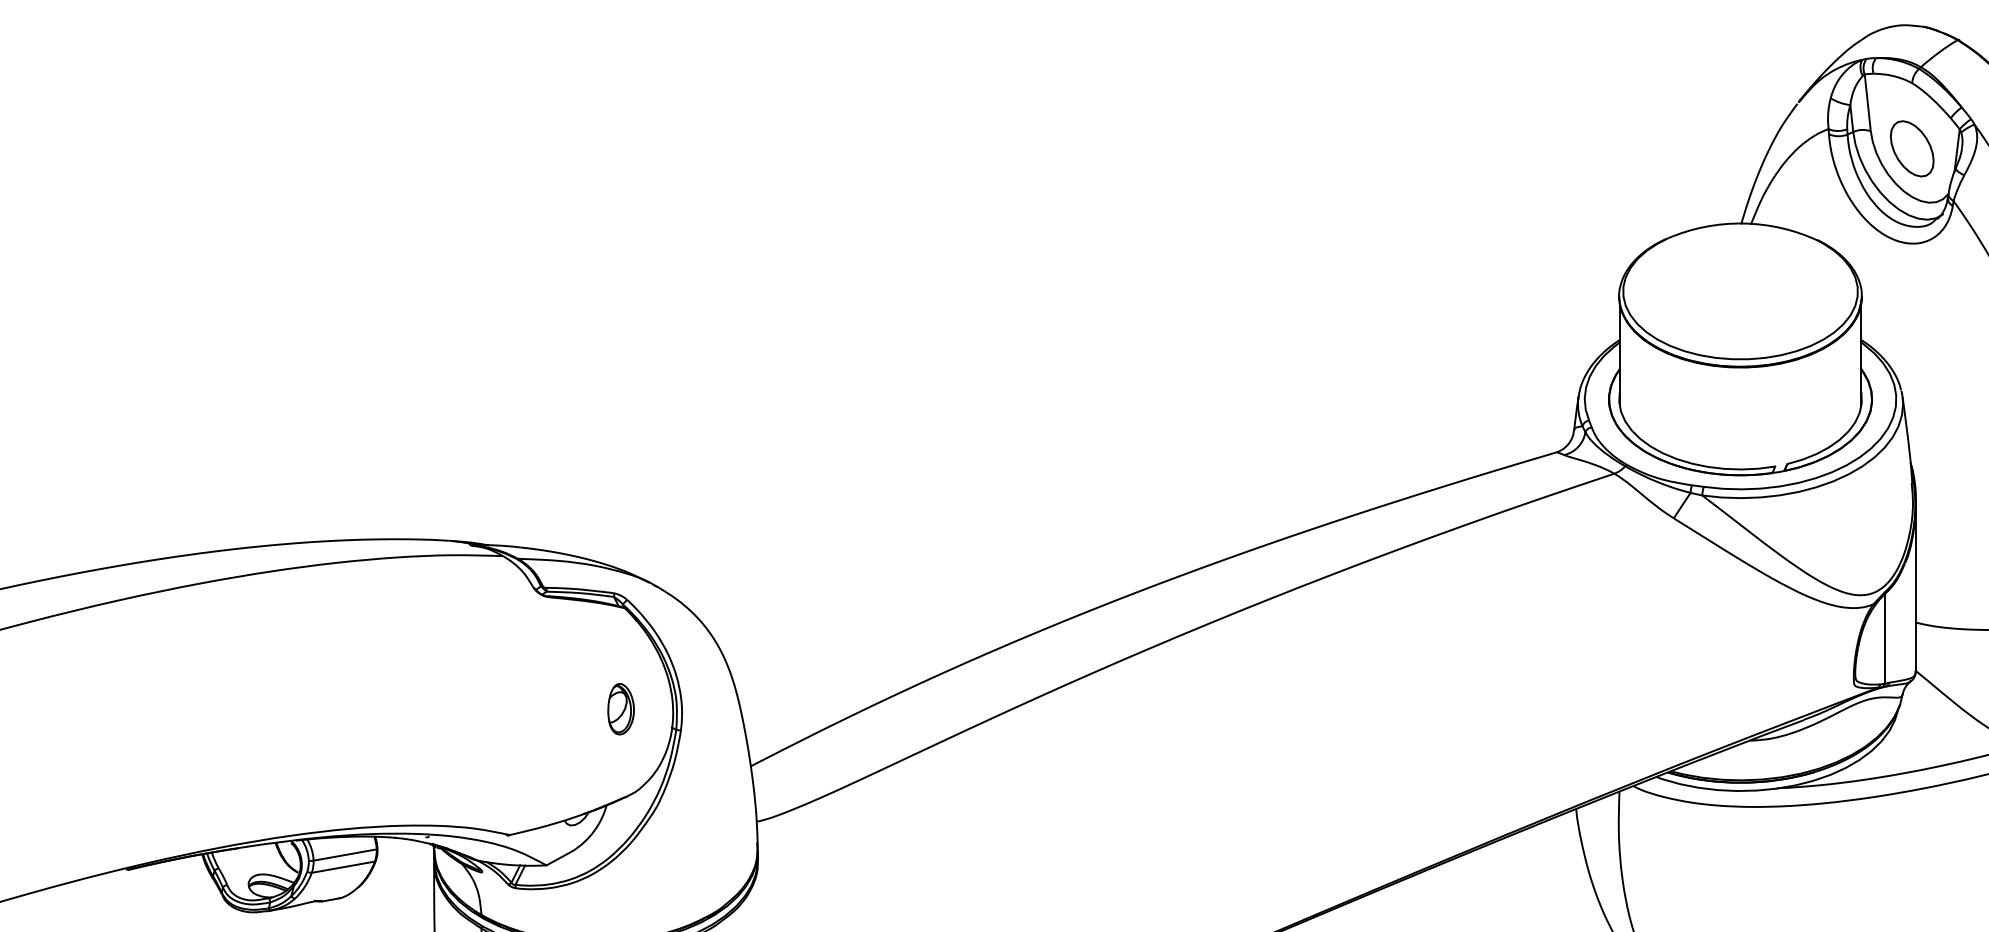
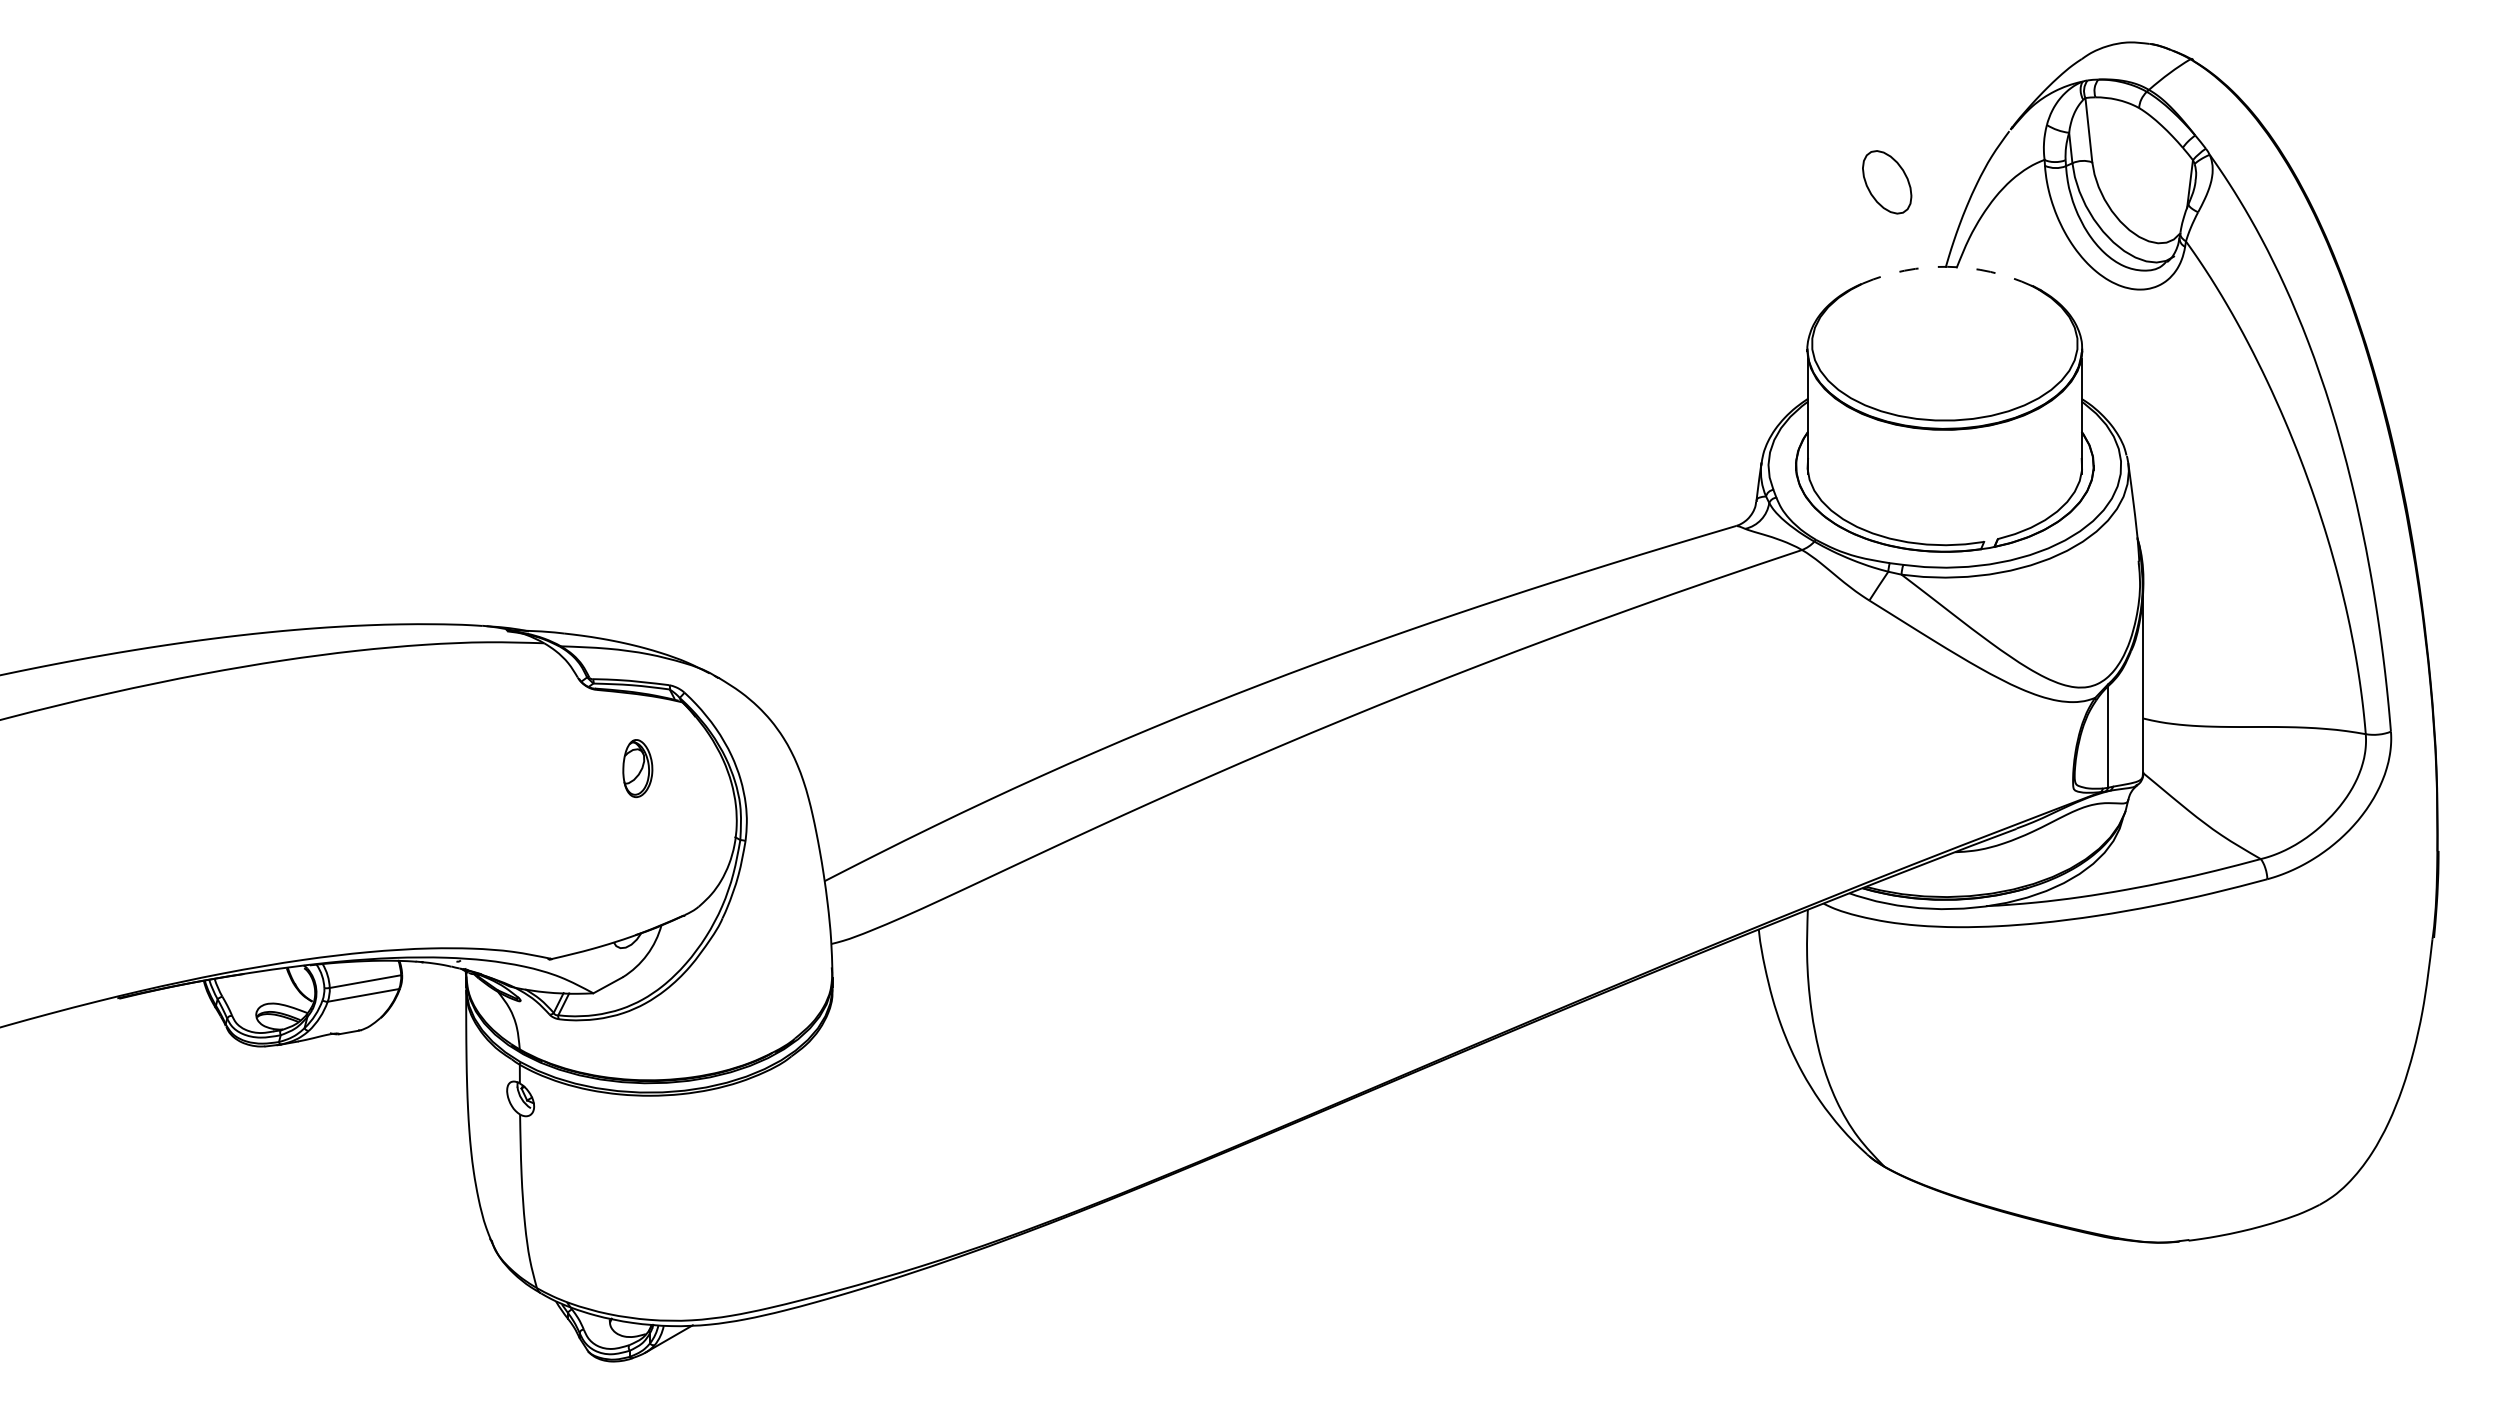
part: (1912, 149) -> (1887, 182), moved
arc: (1742, 223) -> (1947, 266), solid -> dashed
part: (620, 709) -> (637, 768), moved

